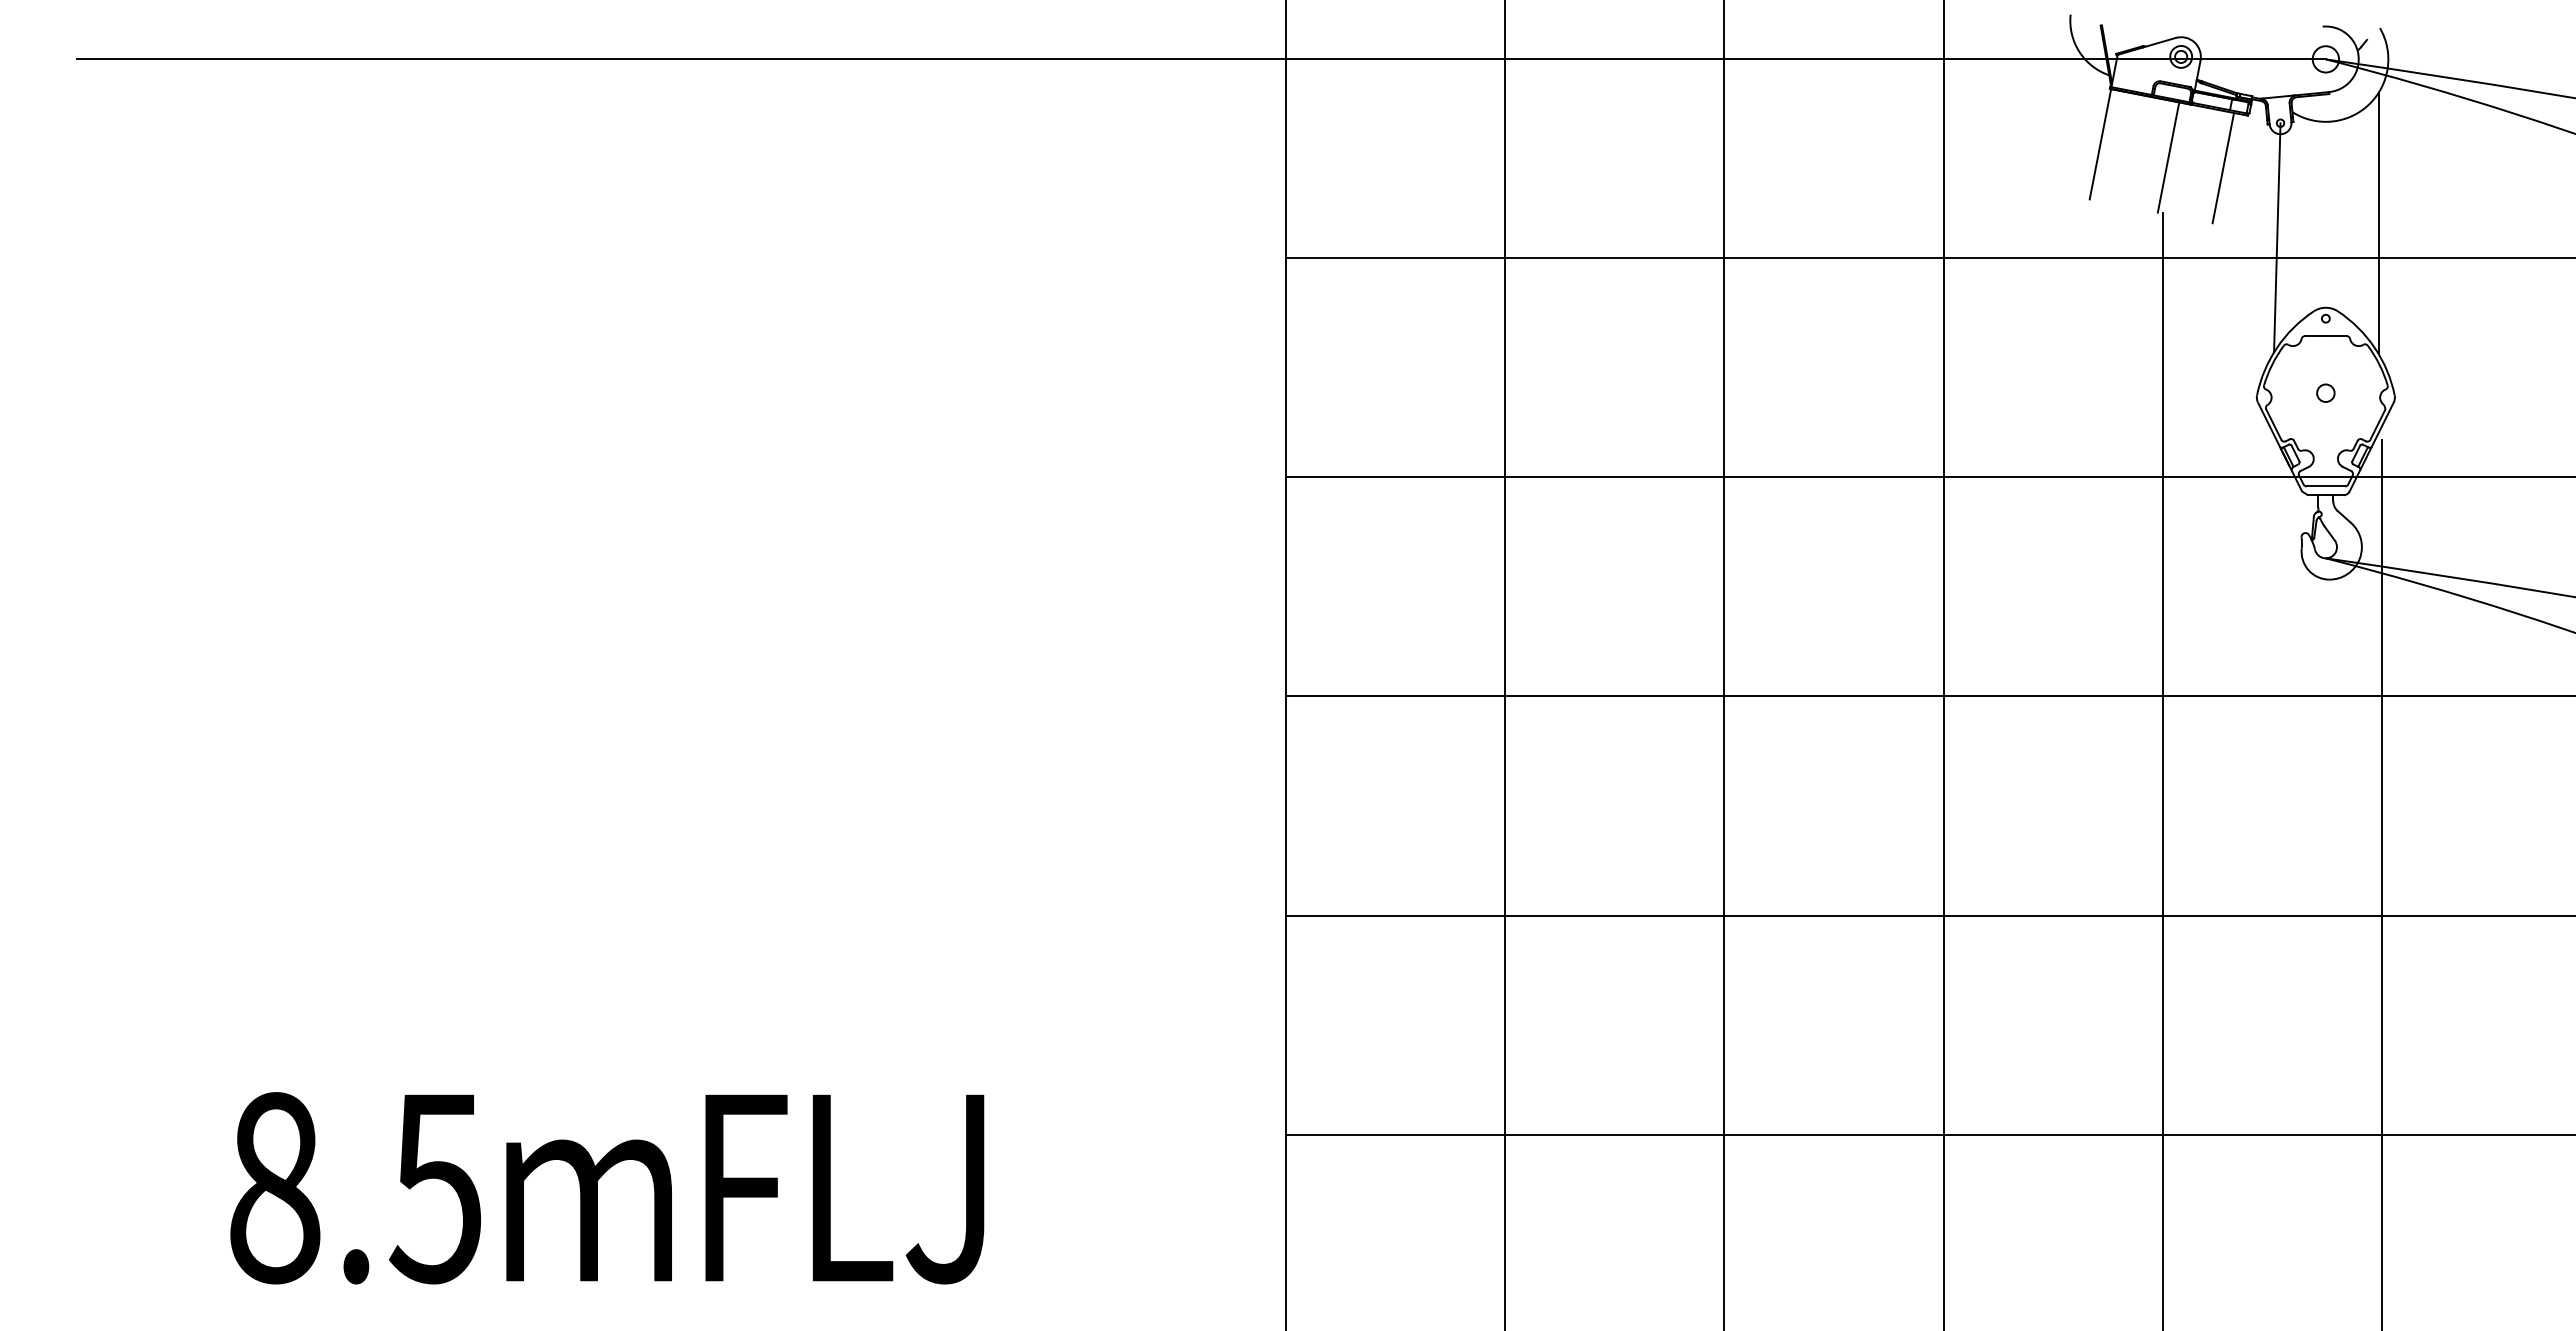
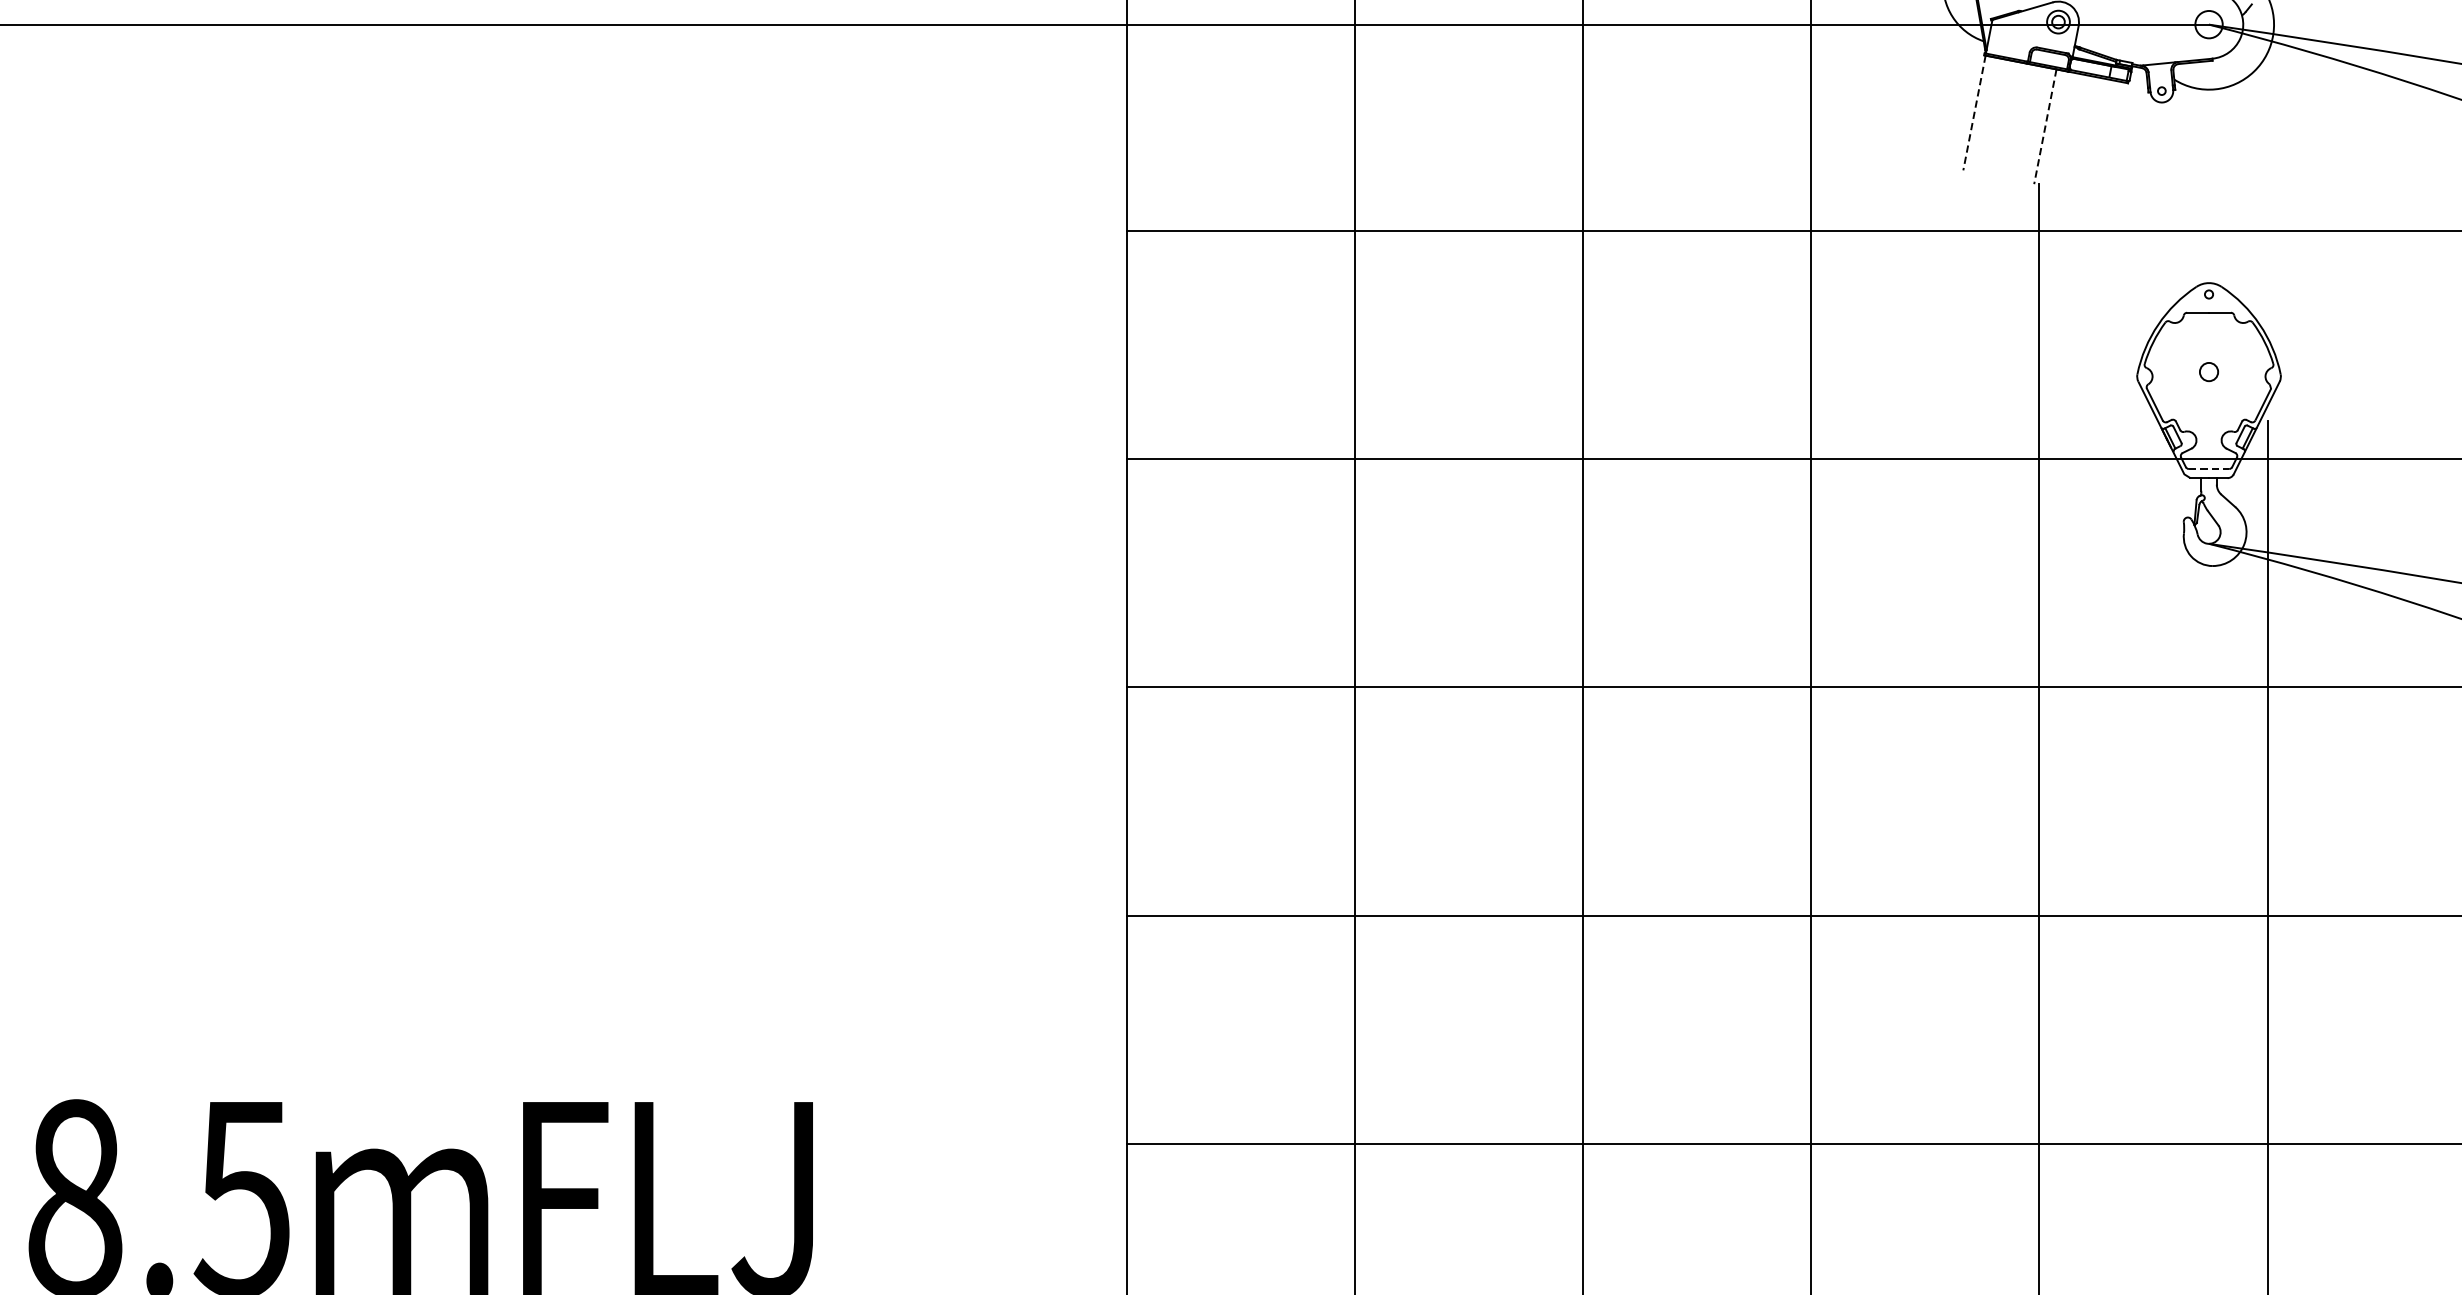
line: (2100, 144) -> (1974, 113), solid -> dashed
line: (2168, 157) -> (2045, 126), solid -> dashed
line: (2223, 168) -> (2102, 138), removed
line: (2378, 223) -> (2263, 195), removed
line: (2277, 237) -> (2158, 210), removed
line: (2326, 486) -> (2209, 469), solid -> dashed

